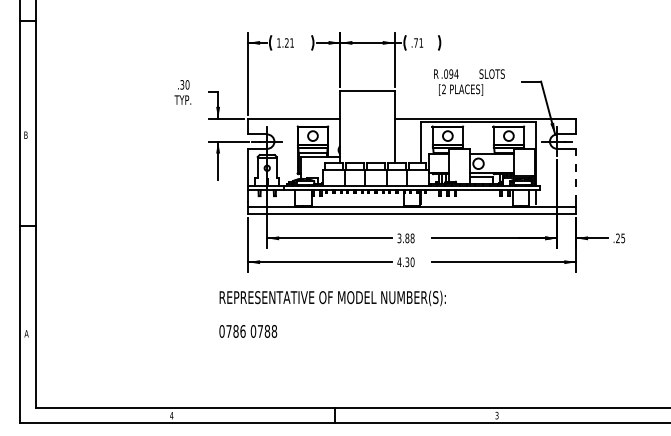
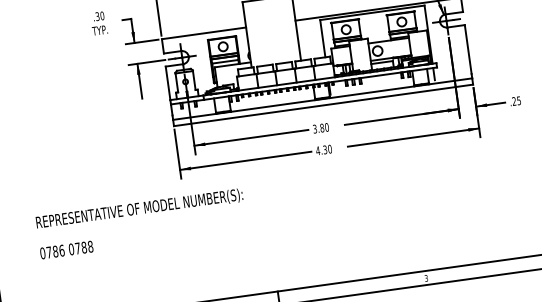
line: (576, 175) -> (468, 49), dashed -> solid
text: (412, 238) -> (326, 127), 3.88 -> 3.80
text: (332, 313) -> (141, 223), moved

